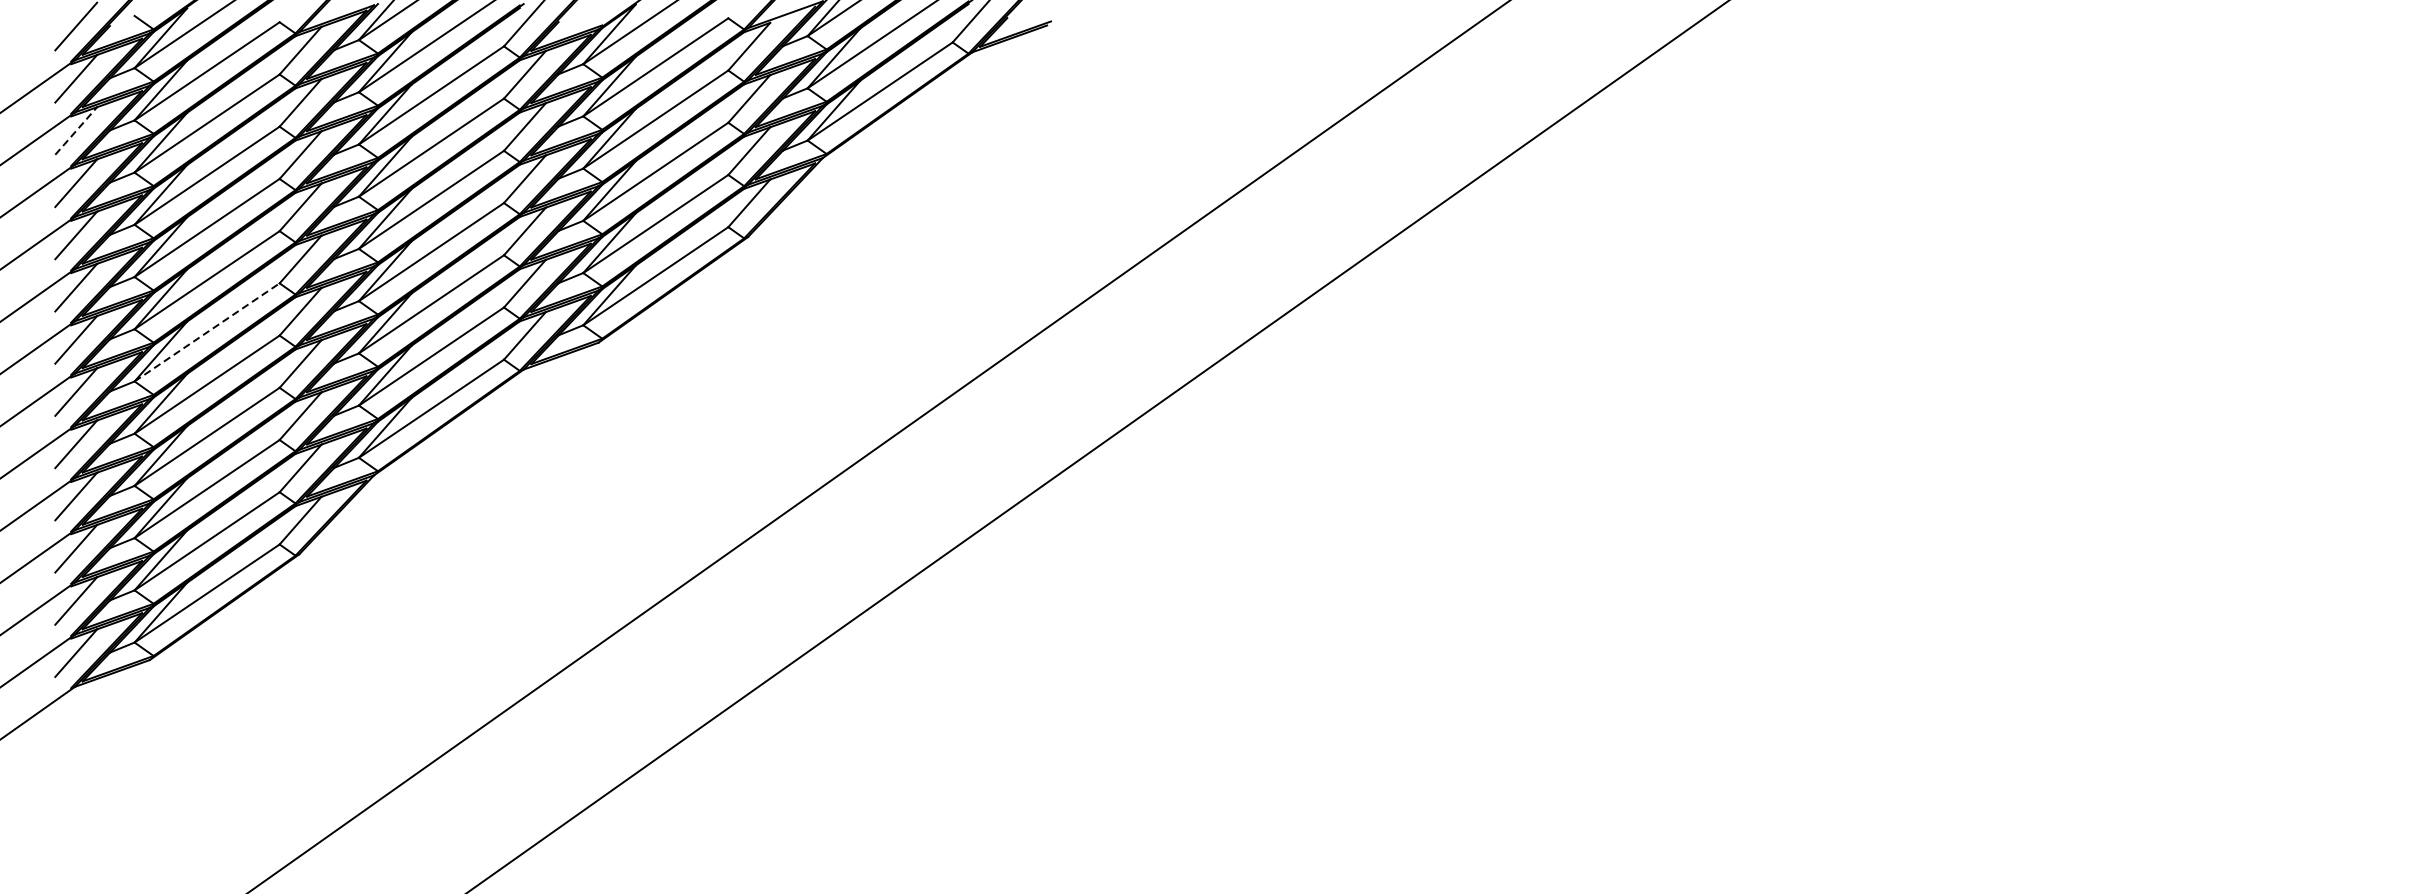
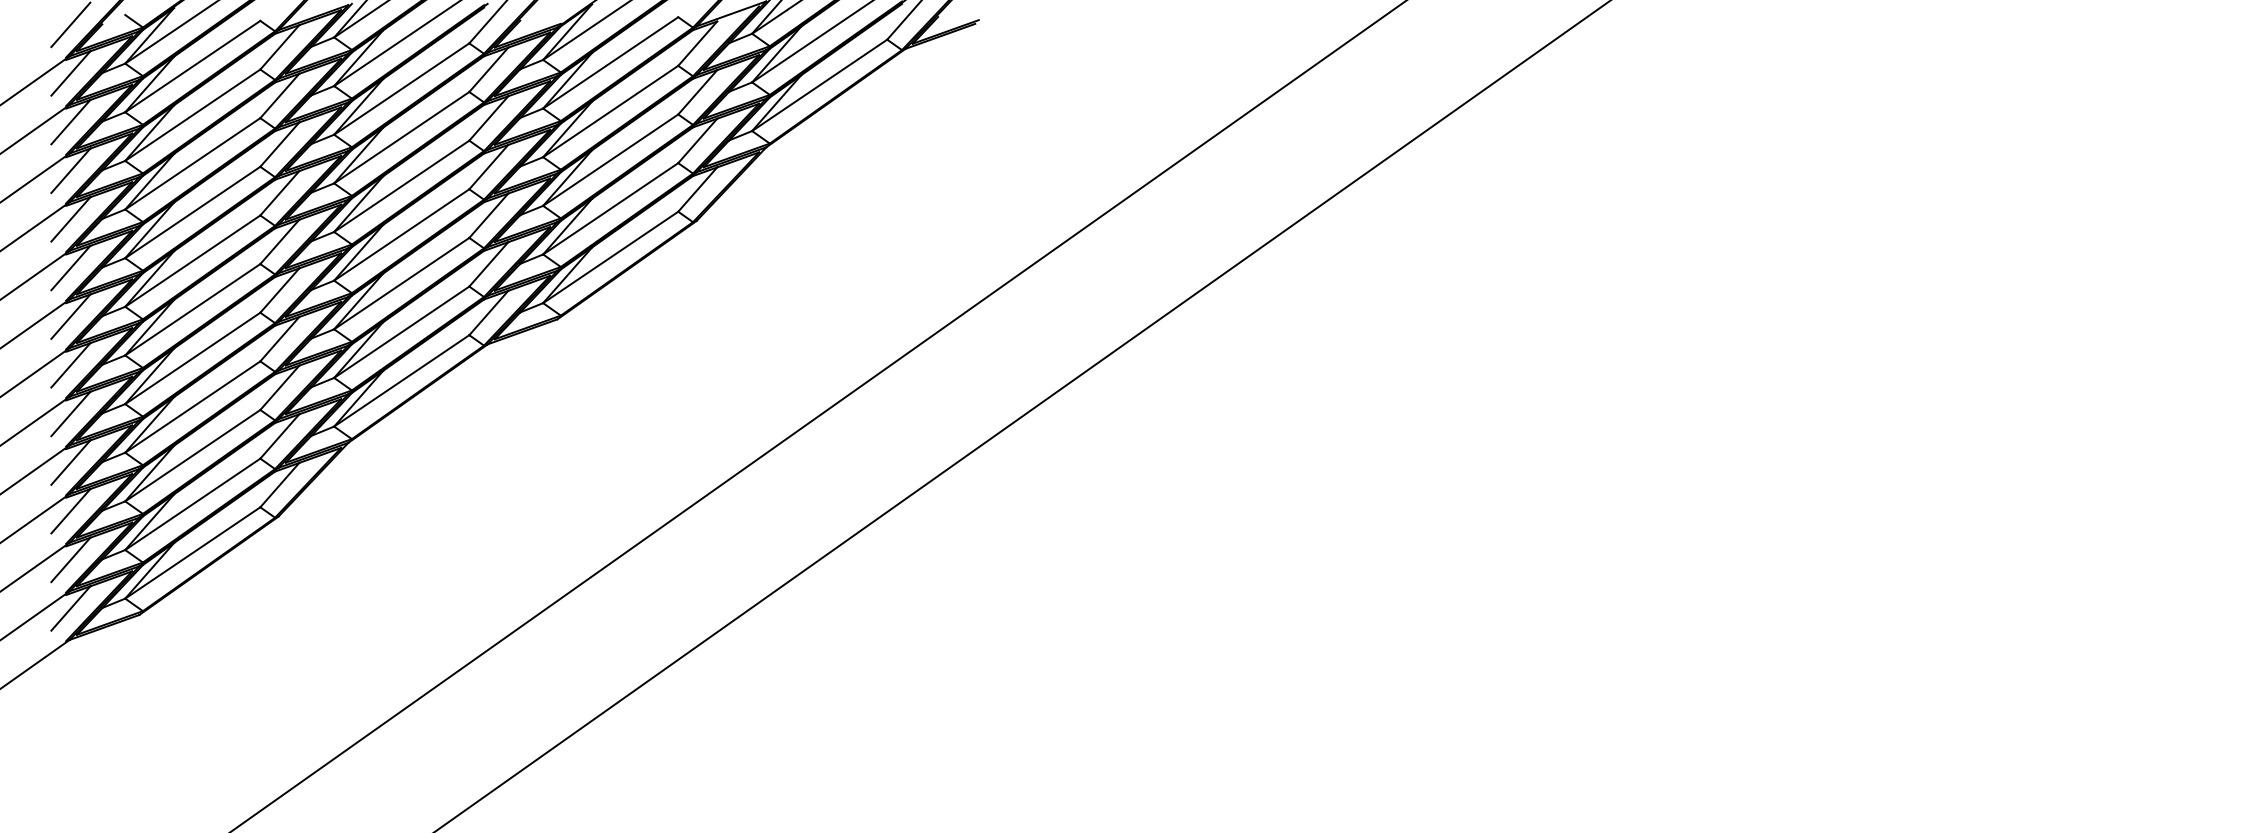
line: (75, 131) -> (70, 122), dashed -> solid
line: (206, 332) -> (192, 309), dashed -> solid

